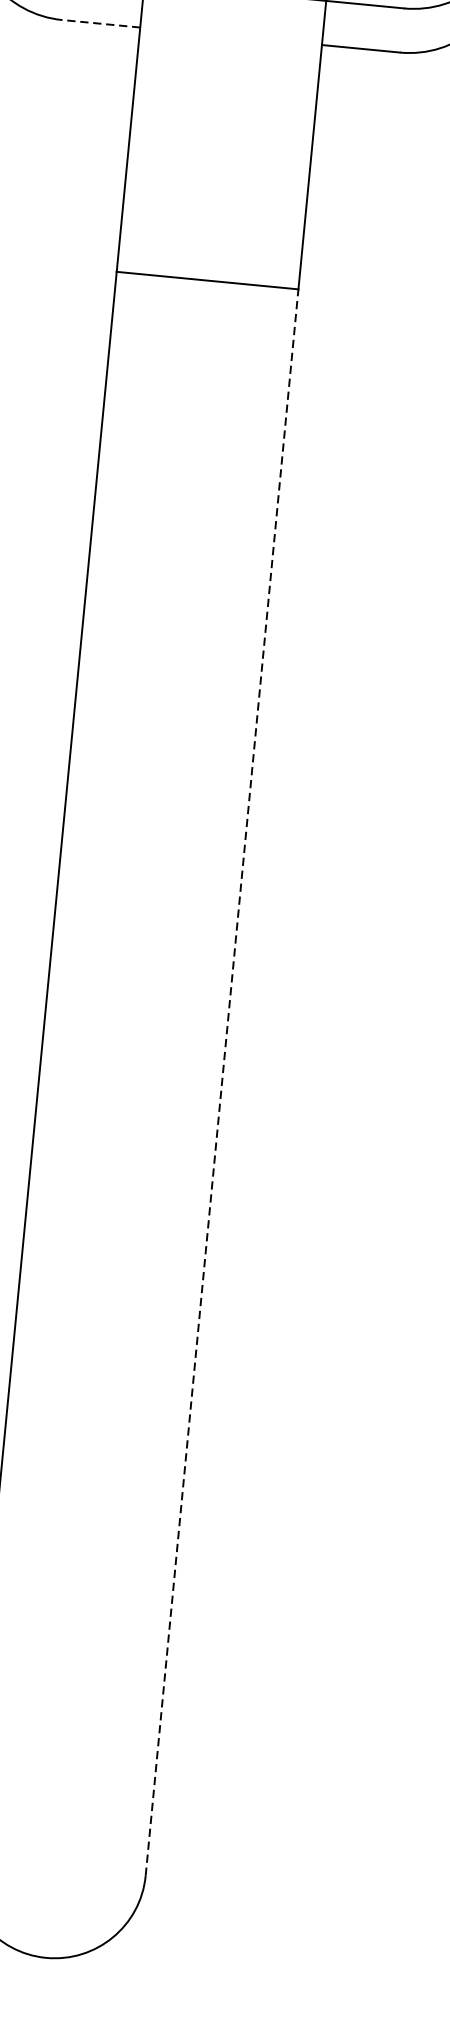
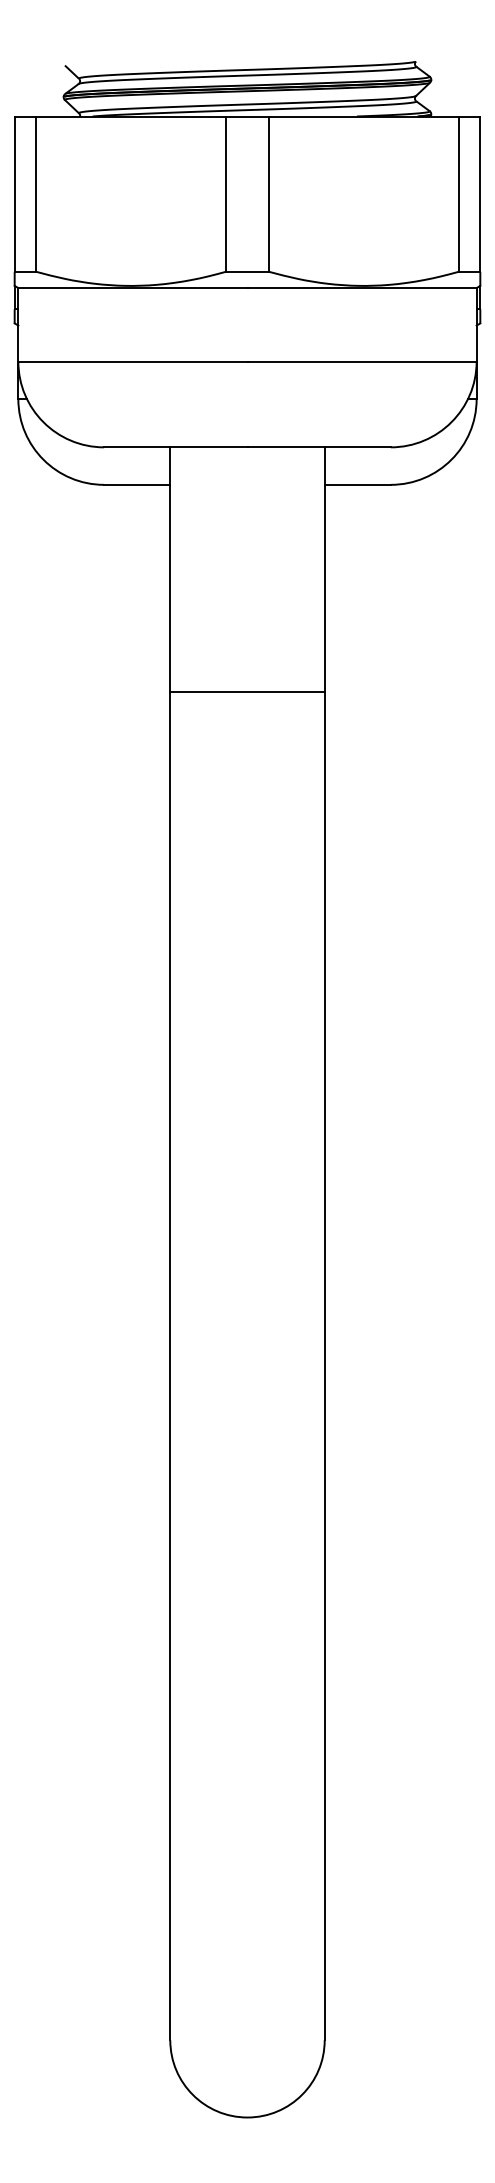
line: (100, 23) -> (136, 484), dashed -> solid
line: (221, 1082) -> (324, 1366), dashed -> solid

